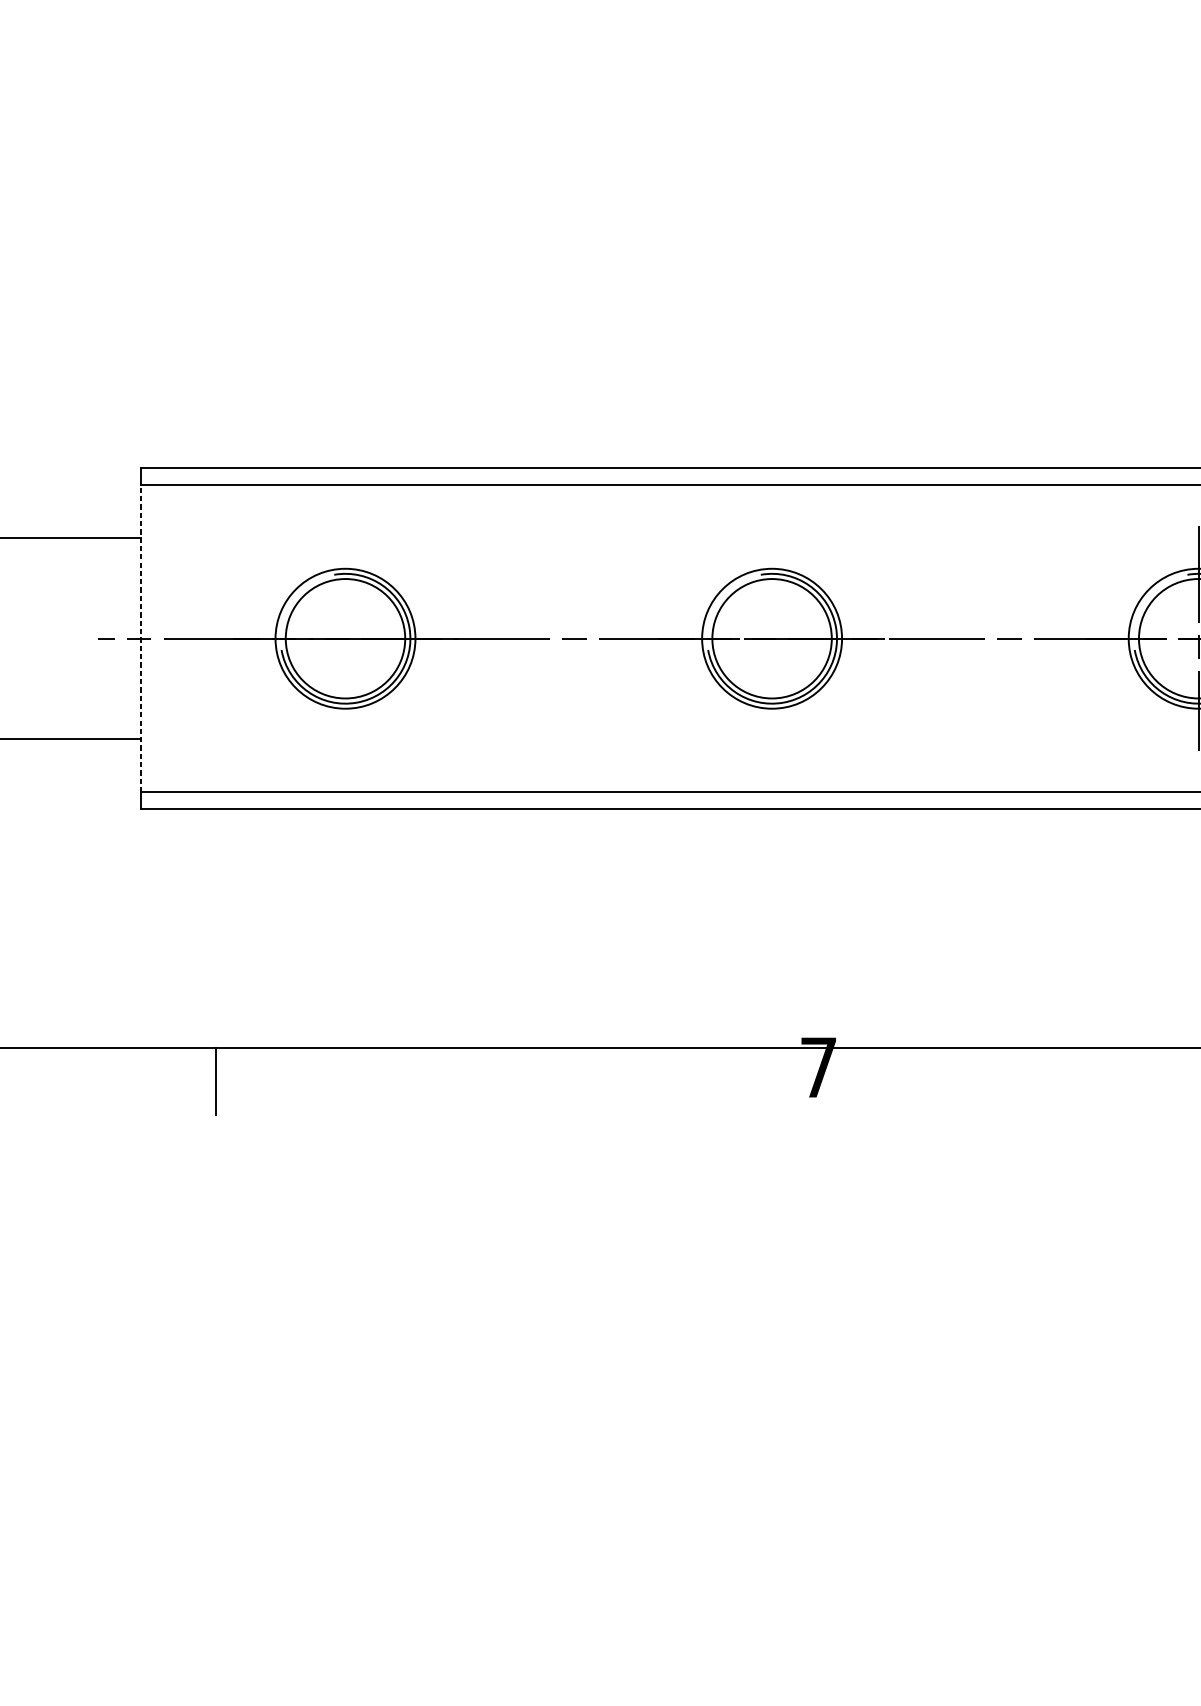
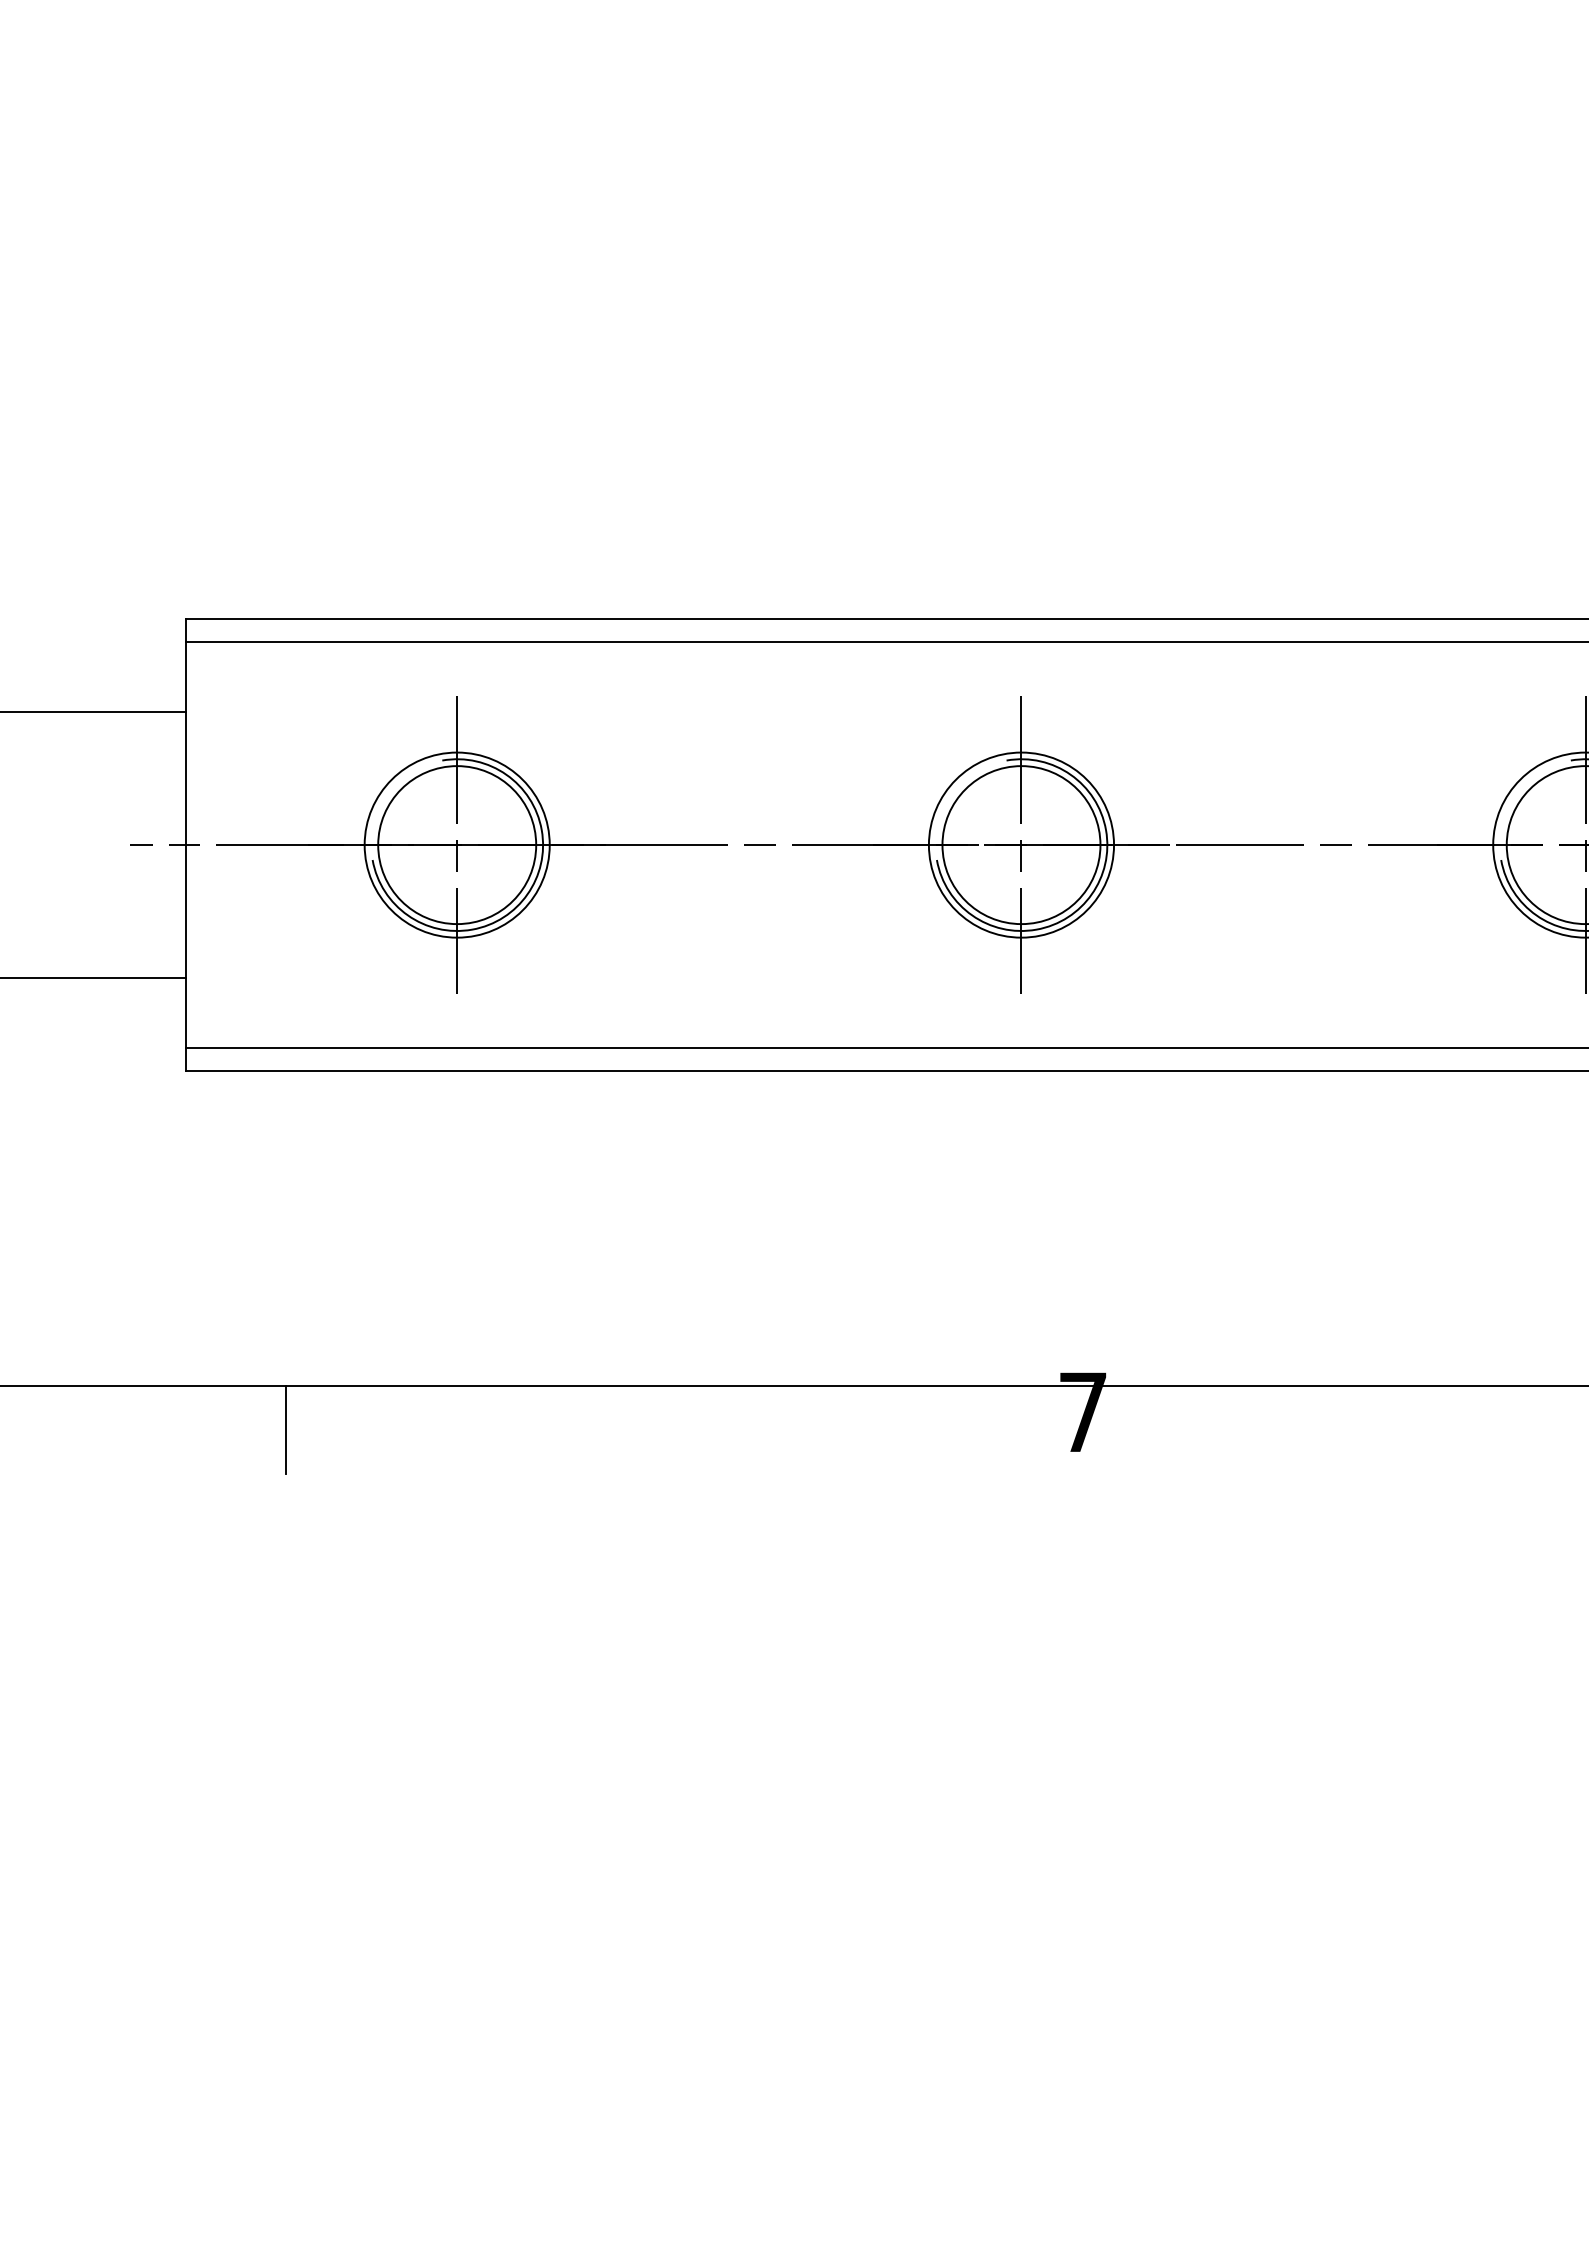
line: (140, 638) -> (186, 844), dashed -> solid
line: (345, 639) -> (457, 845), added
line: (772, 639) -> (1021, 845), added

